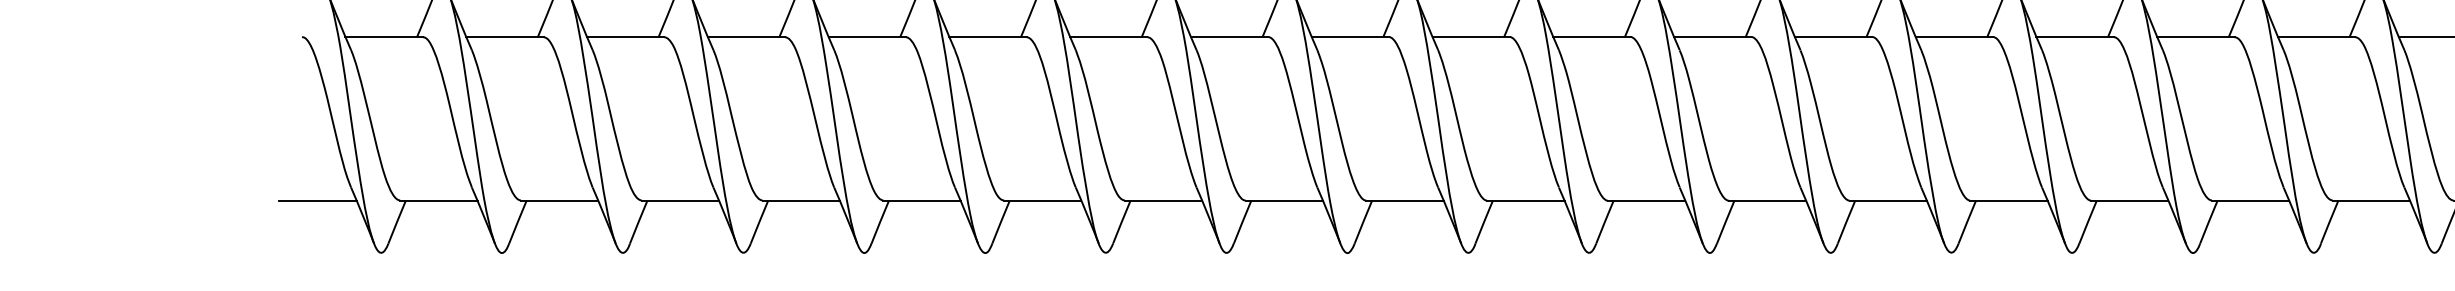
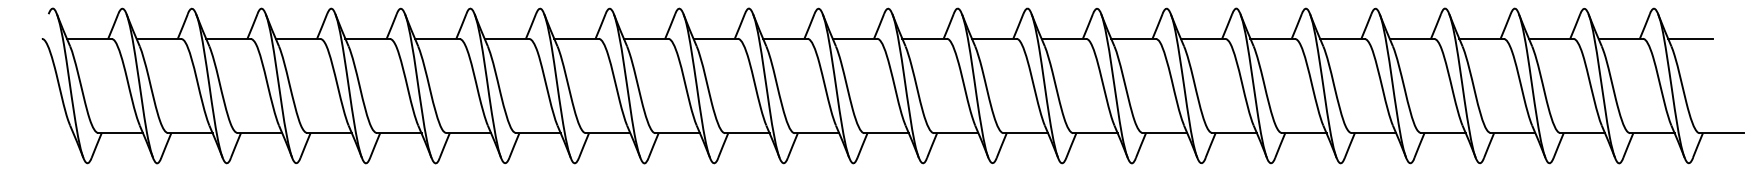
line: (316, 201) -> (50, 133), removed

